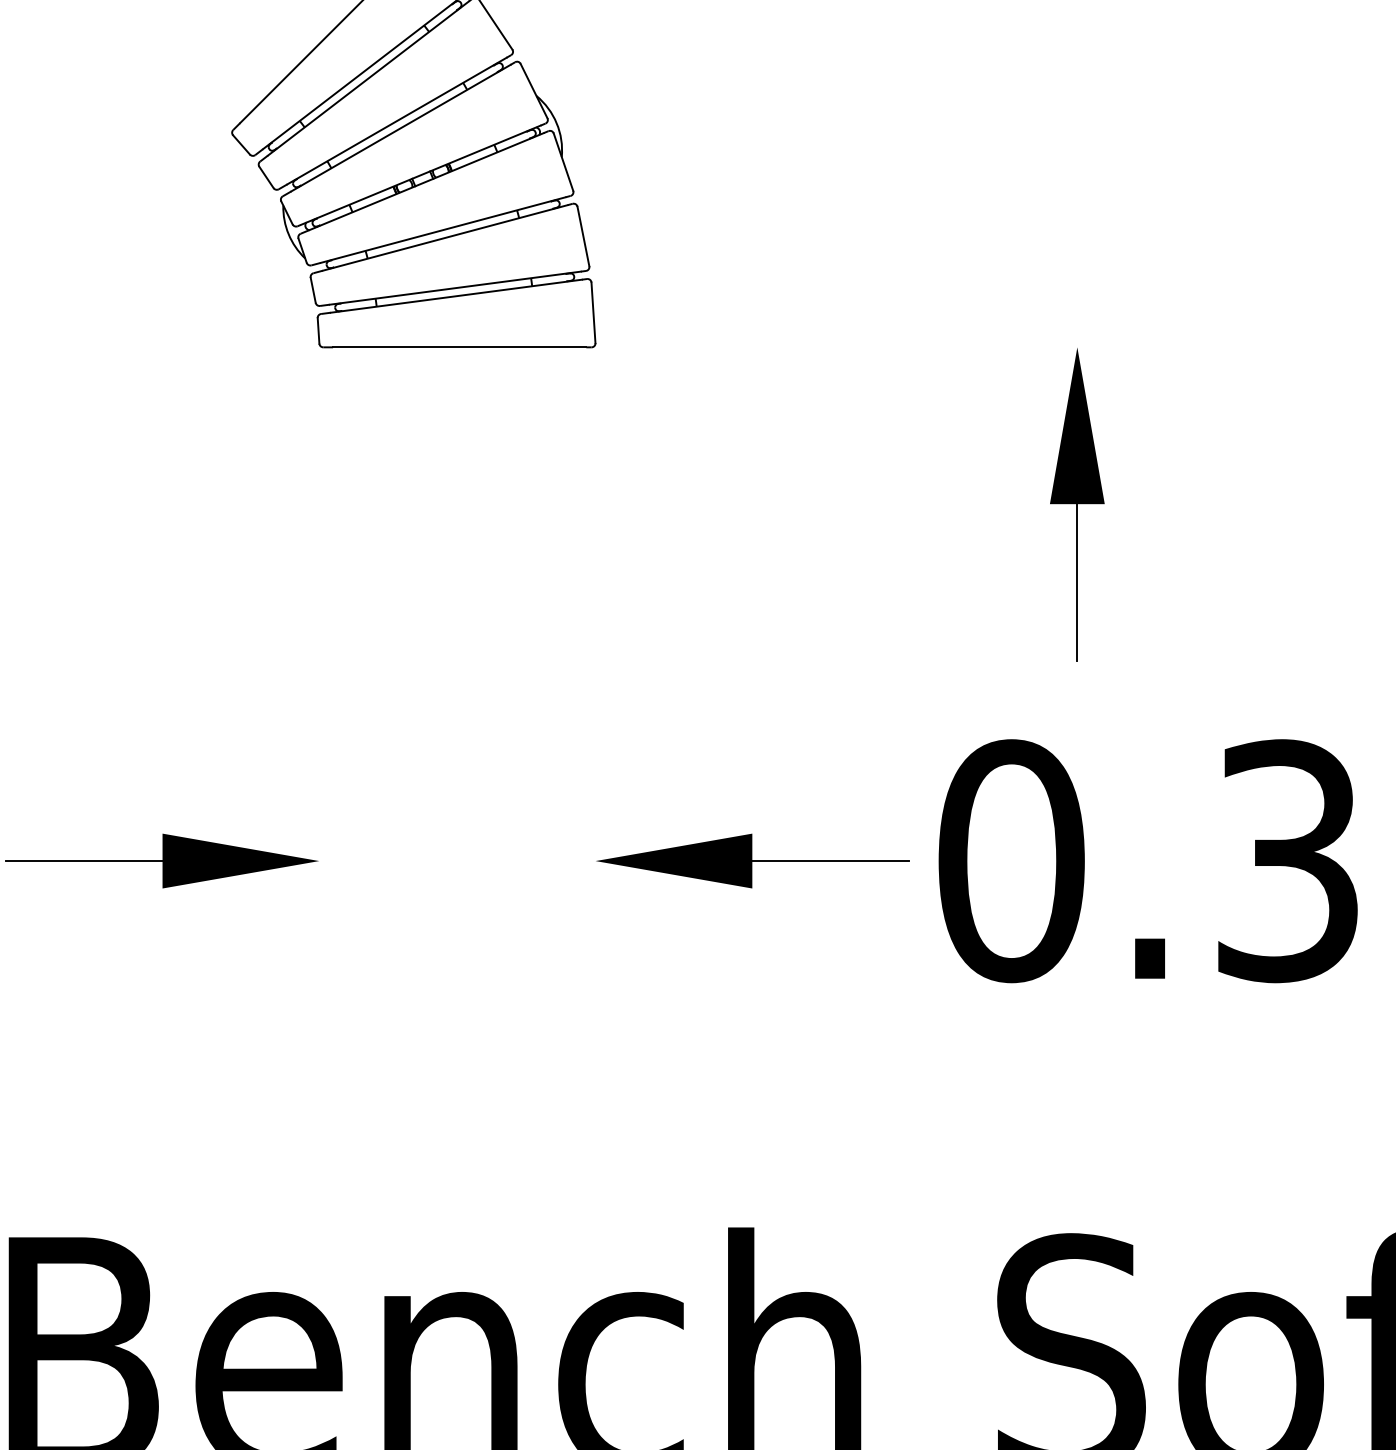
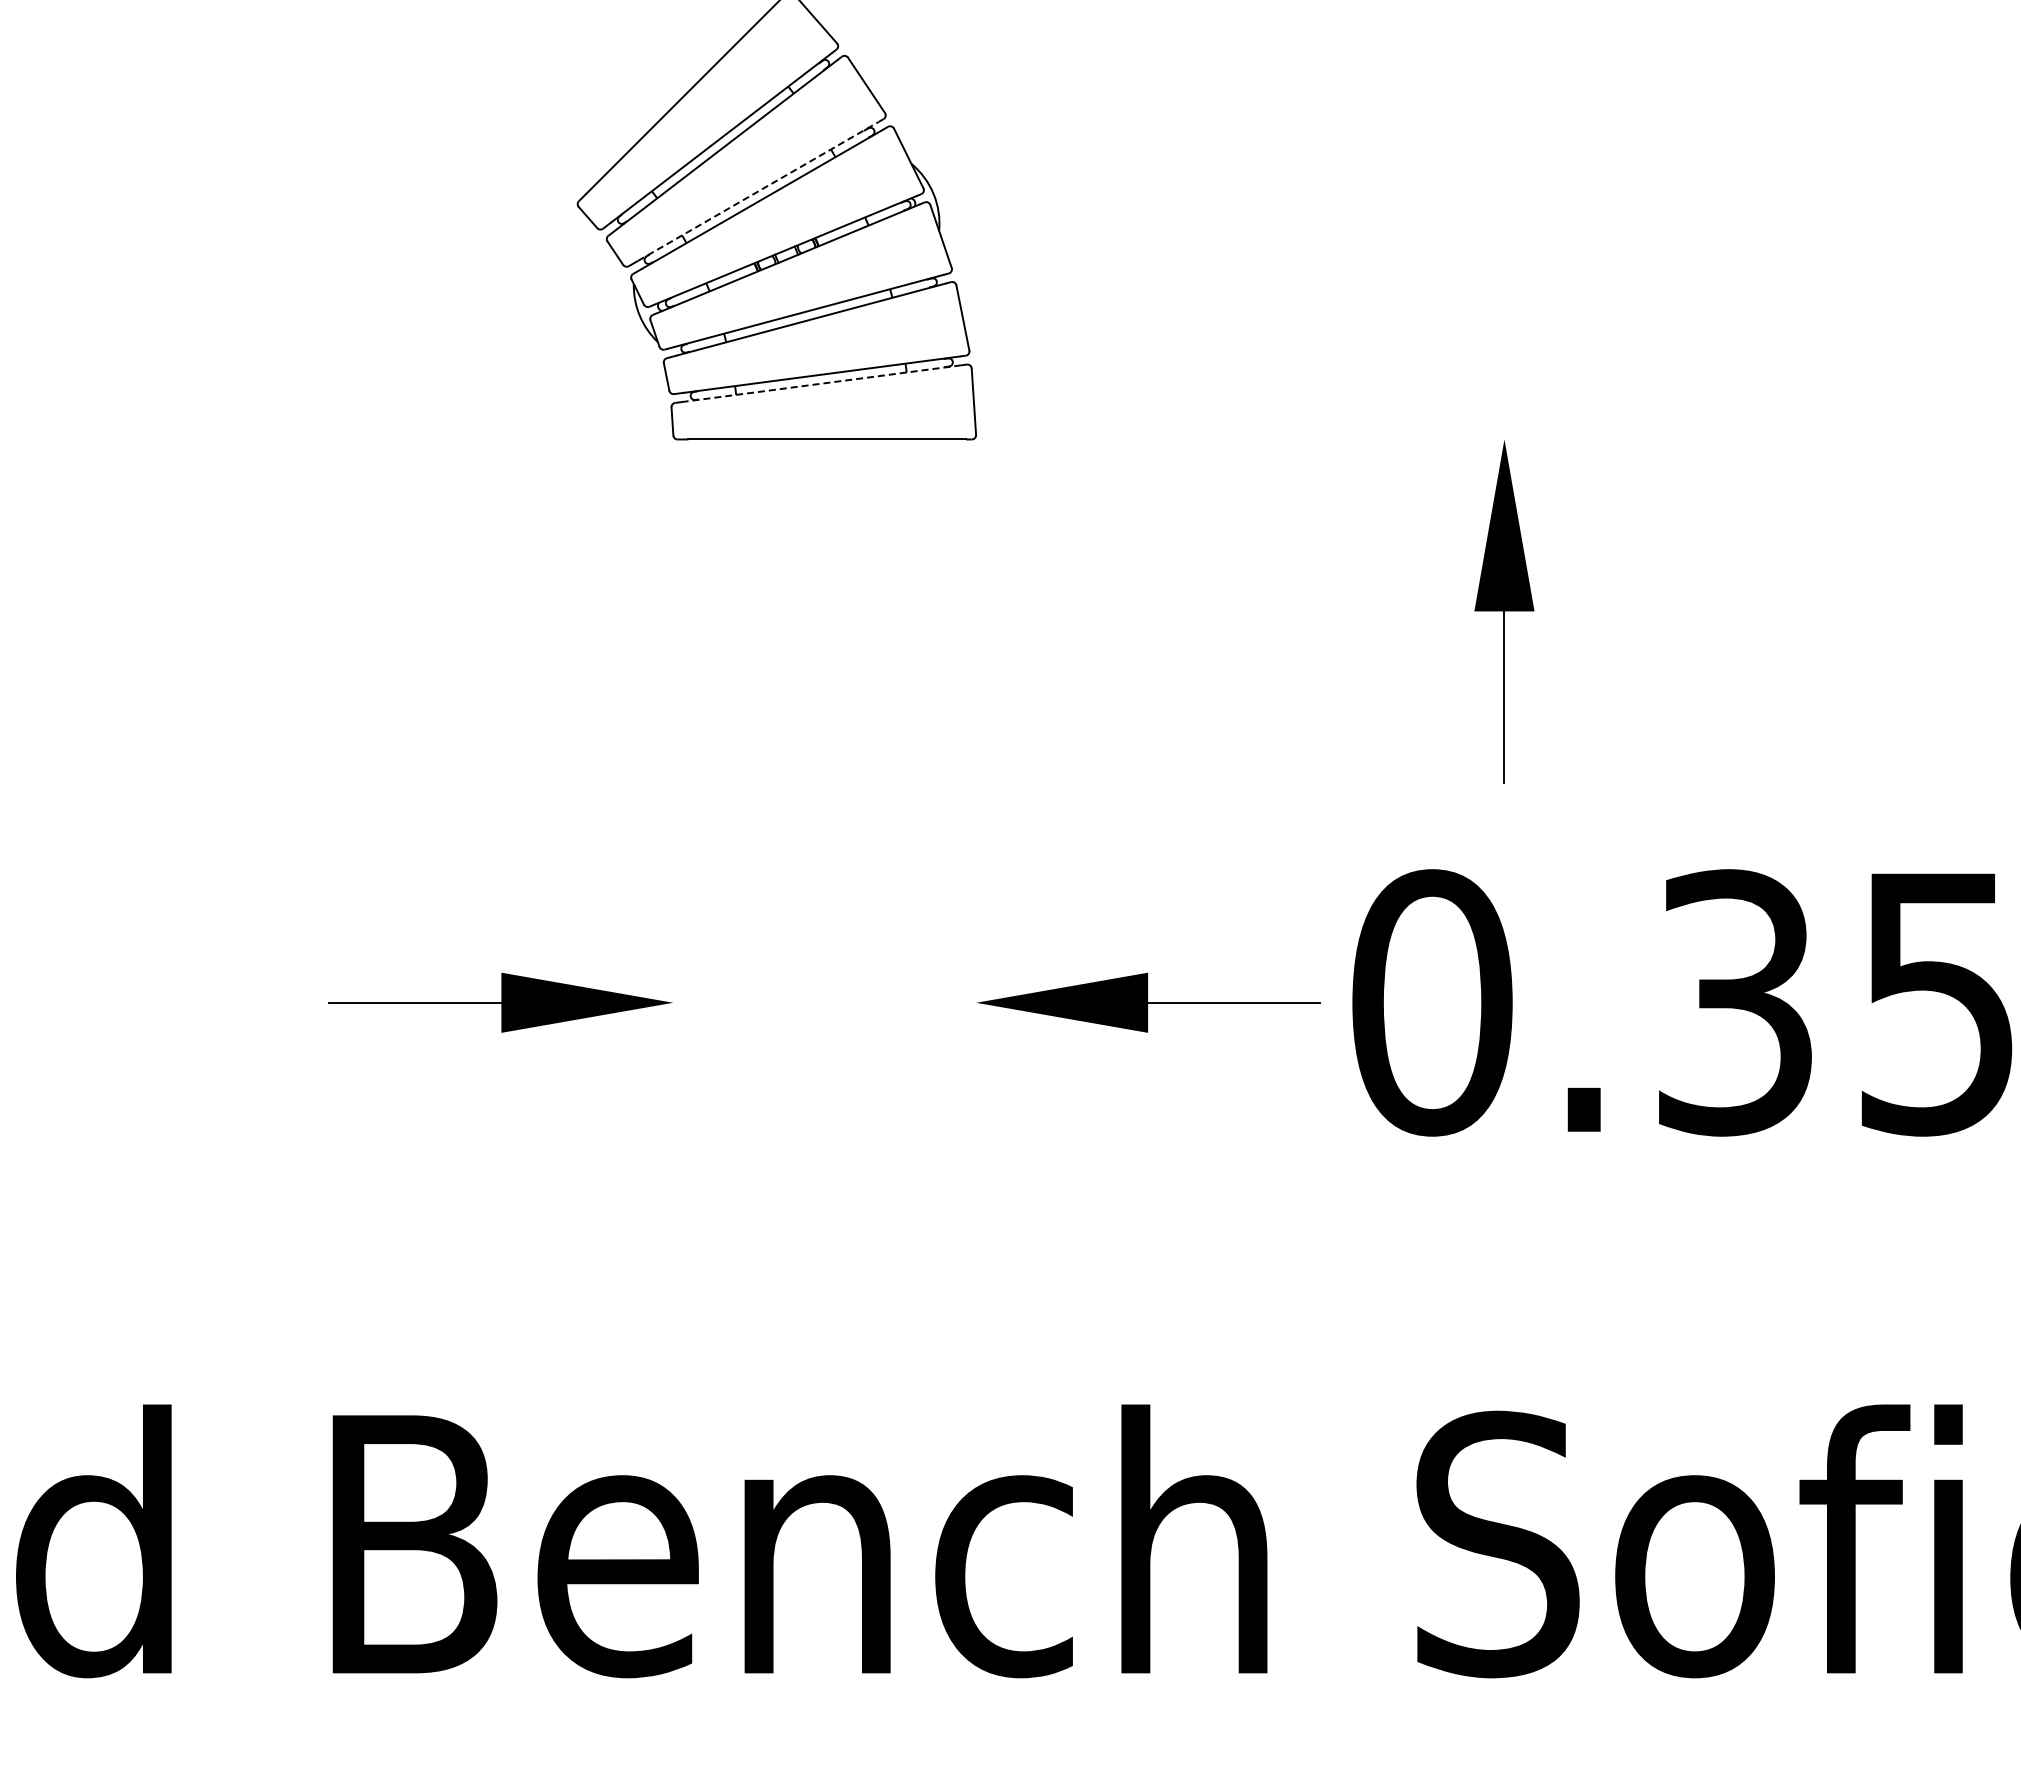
line: (397, 121) -> (758, 191), solid -> dashed
line: (456, 296) -> (823, 383), solid -> dashed

